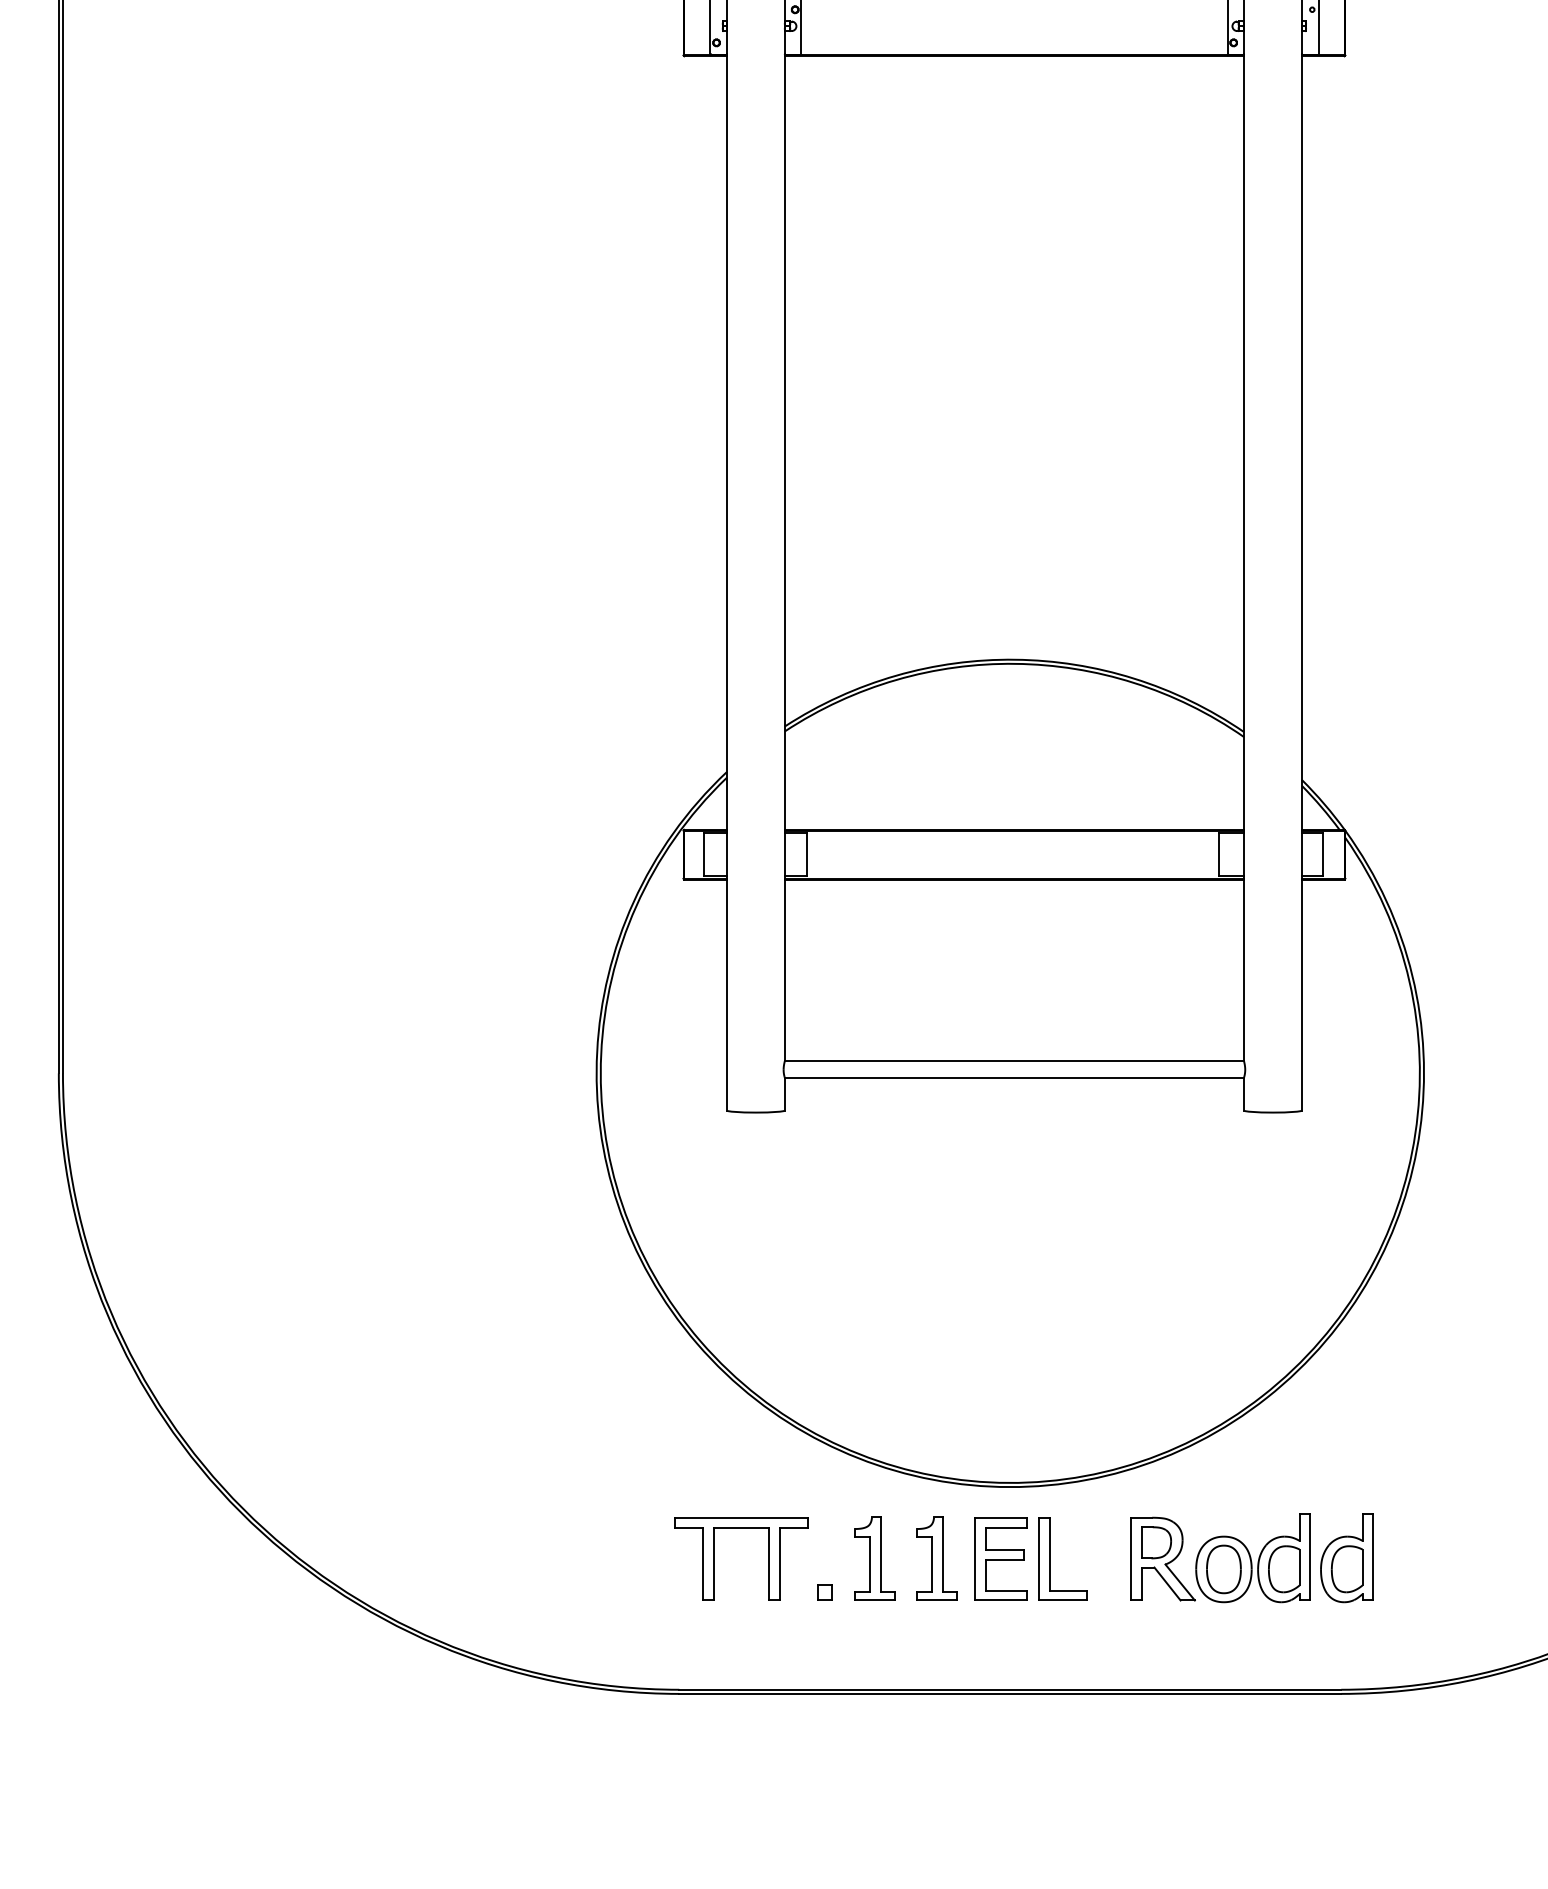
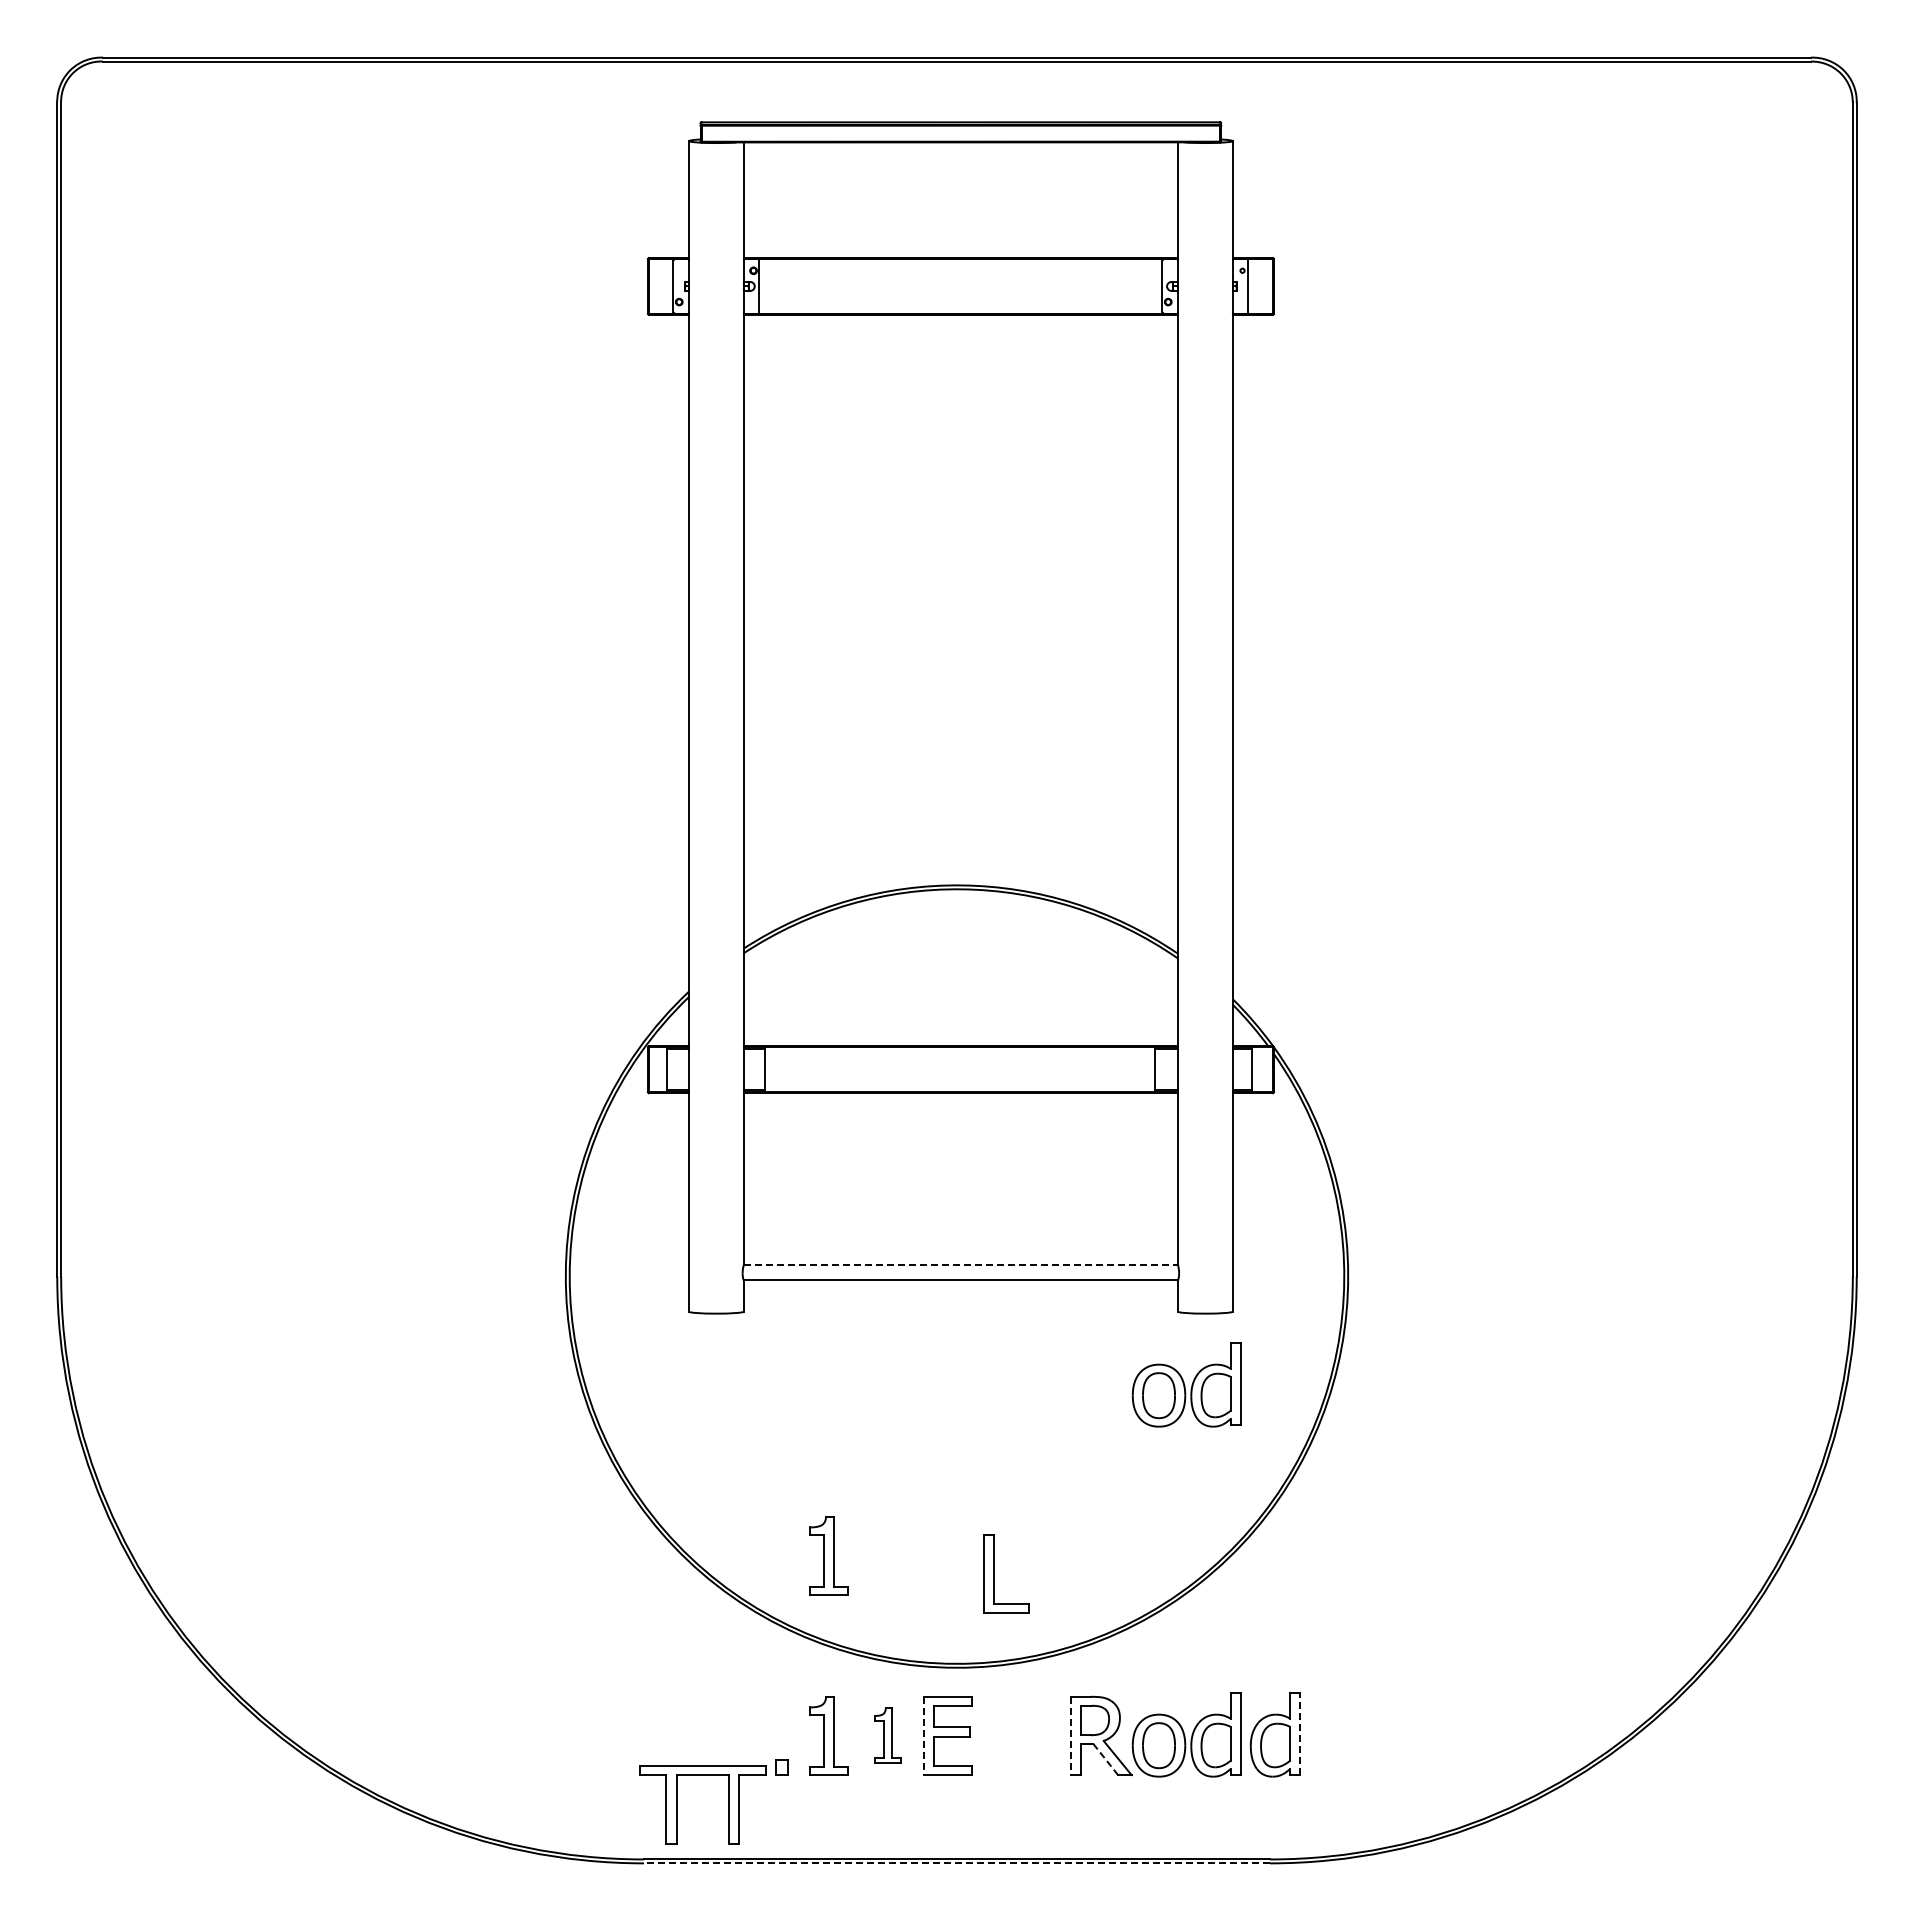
line: (1015, 1060) -> (961, 1264), solid -> dashed
part: (1253, 1187) -> (1186, 1384), added
part: (874, 1368) -> (828, 1555), added
line: (1372, 1557) -> (1299, 1734), solid -> dashed
part: (714, 1558) -> (677, 1804), moved
part: (936, 1558) -> (887, 1735), size x0.7
part: (1049, 1558) -> (994, 1573), moved
line: (974, 1559) -> (923, 1736), solid -> dashed
line: (1130, 1559) -> (1070, 1736), solid -> dashed
line: (1167, 1584) -> (1105, 1759), solid -> dashed
line: (1010, 1694) -> (957, 1863), solid -> dashed

